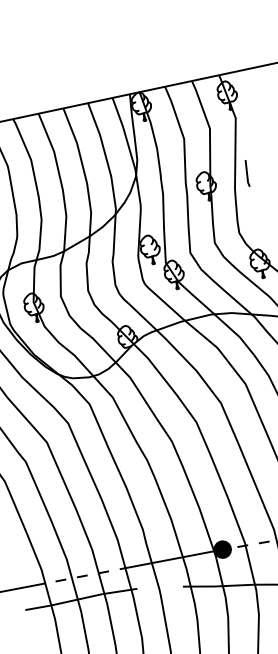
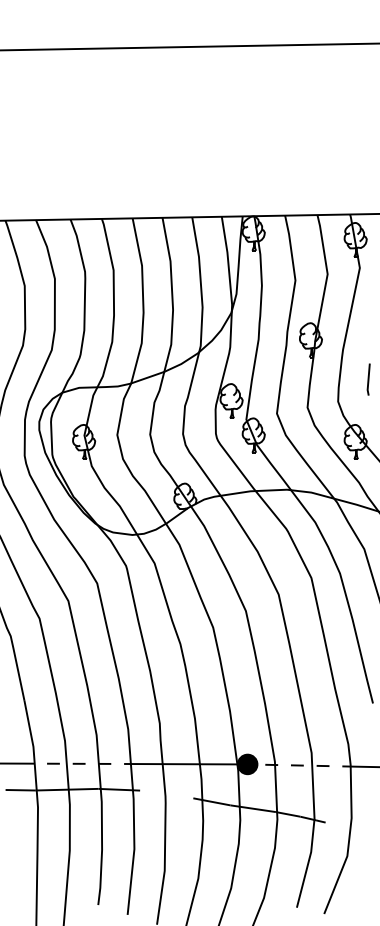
line: (247, 173) -> (368, 379), moved

